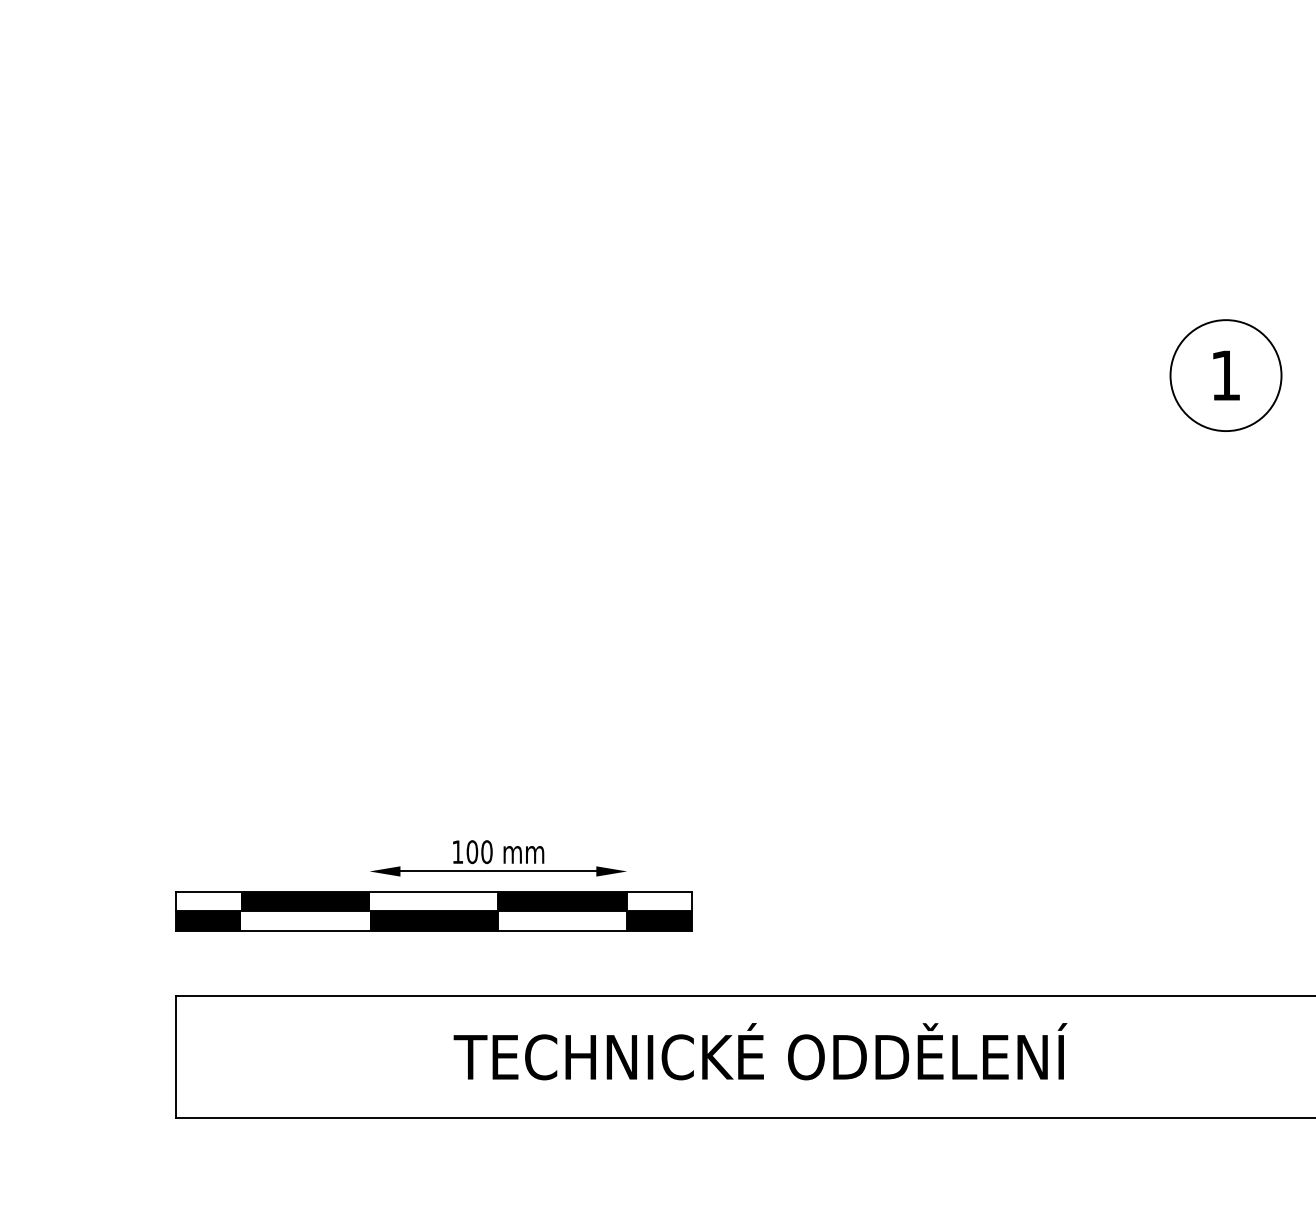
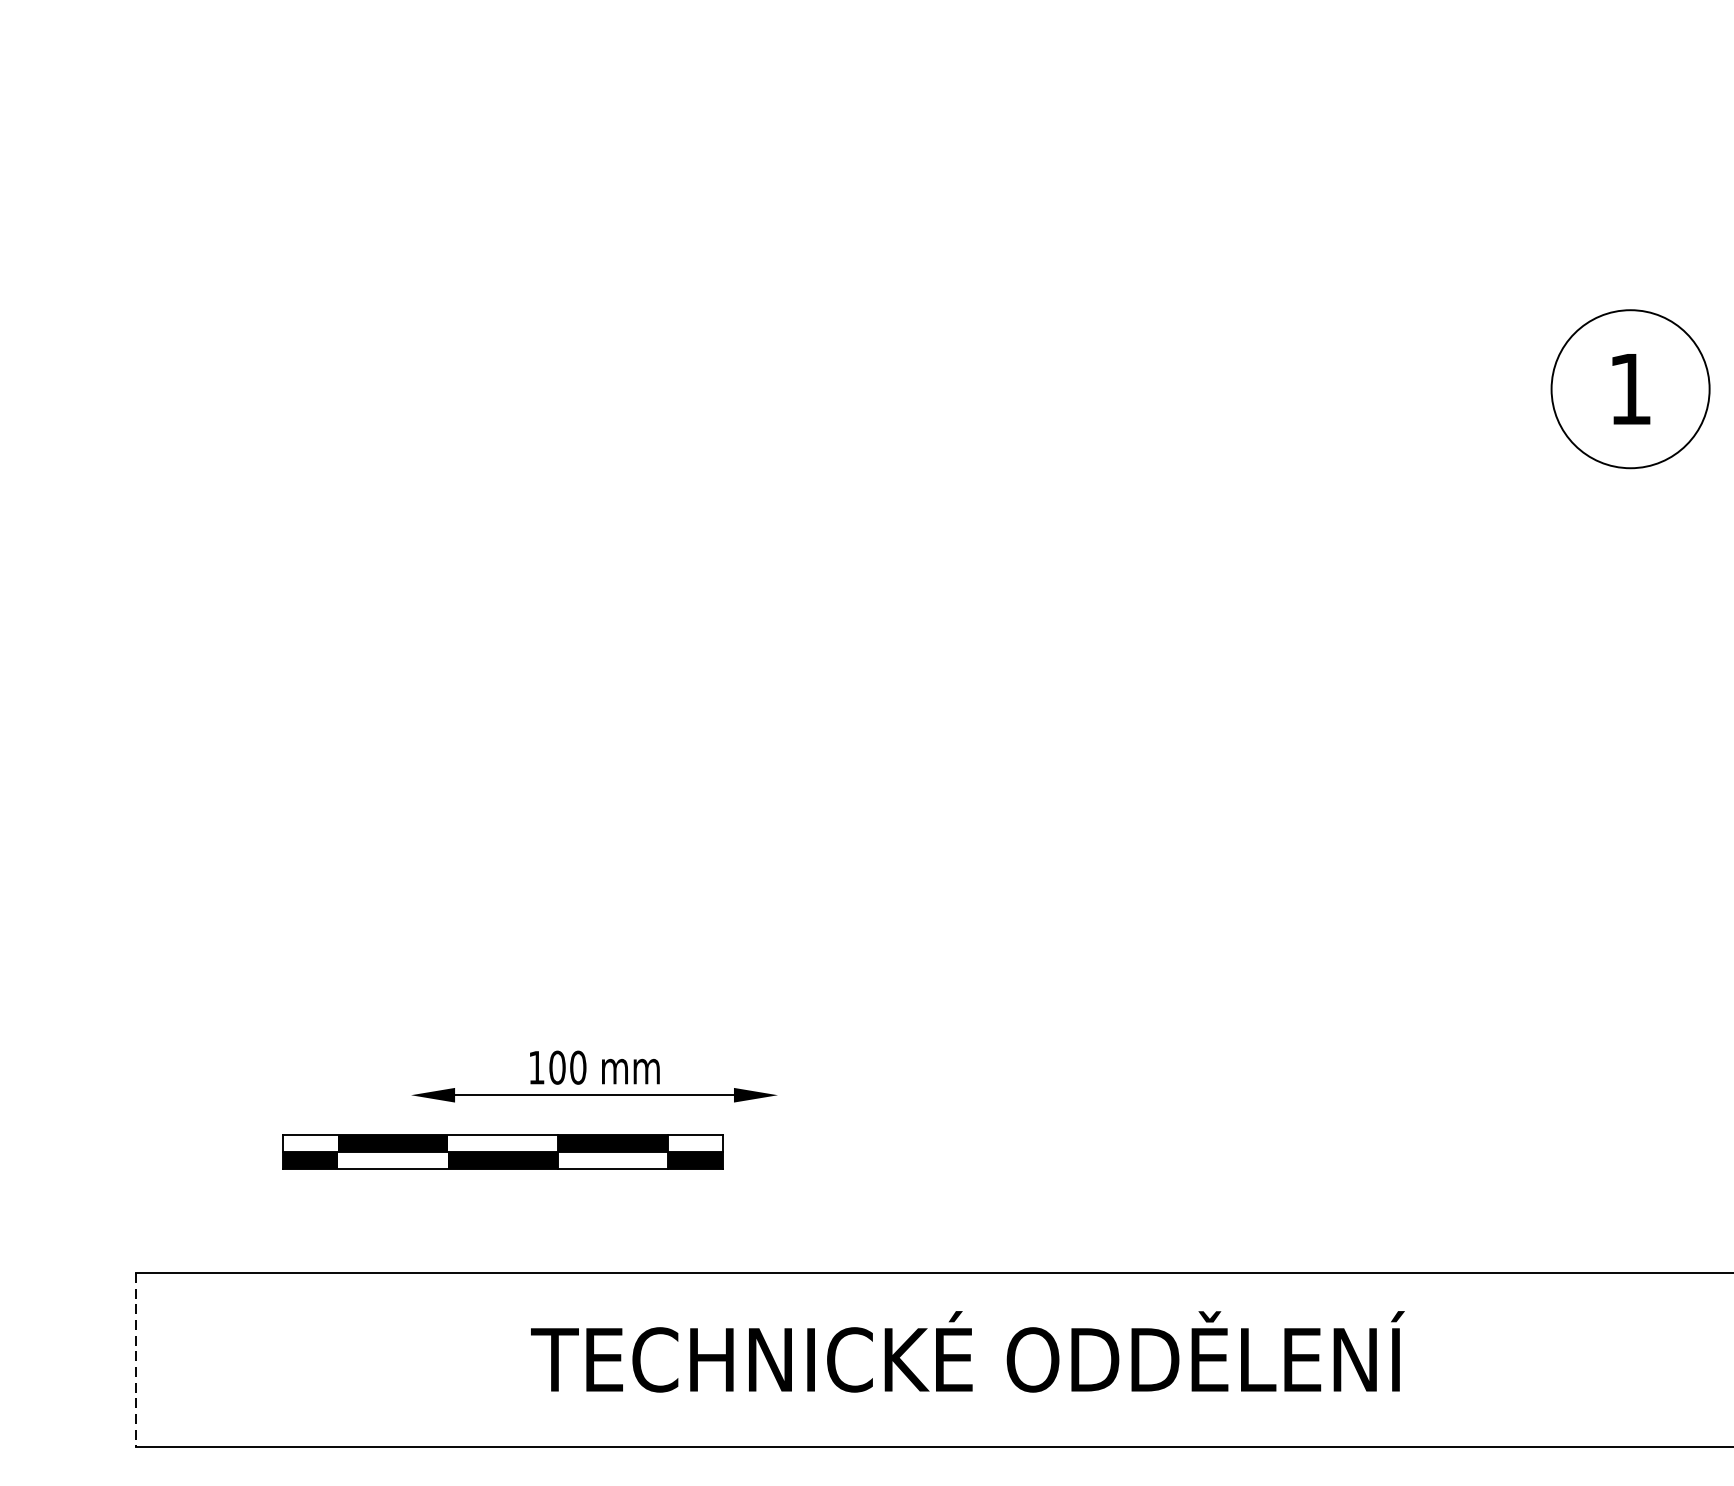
part: (433, 911) -> (502, 1152), size x0.6
line: (176, 1057) -> (136, 1360), solid -> dashed

